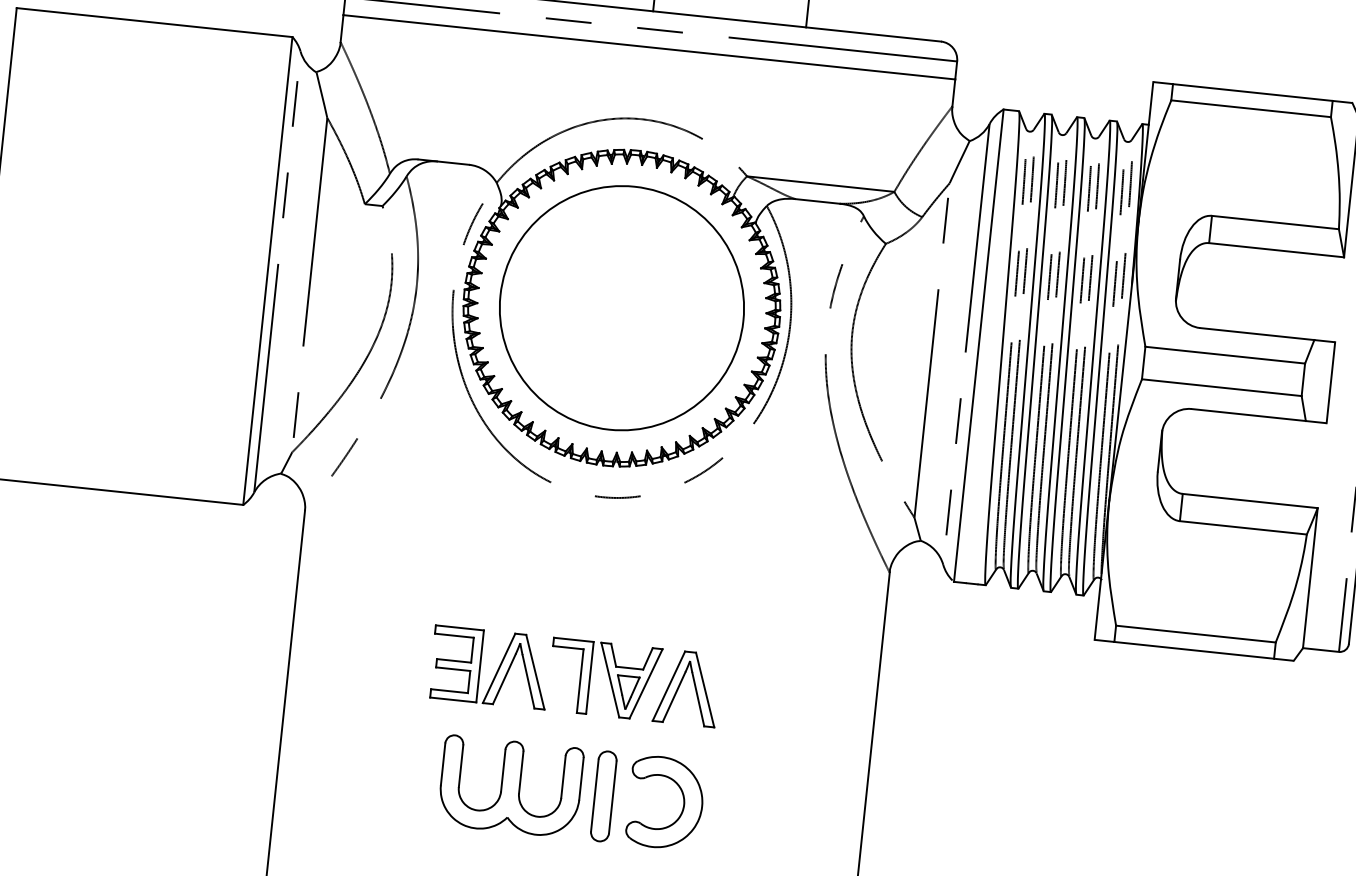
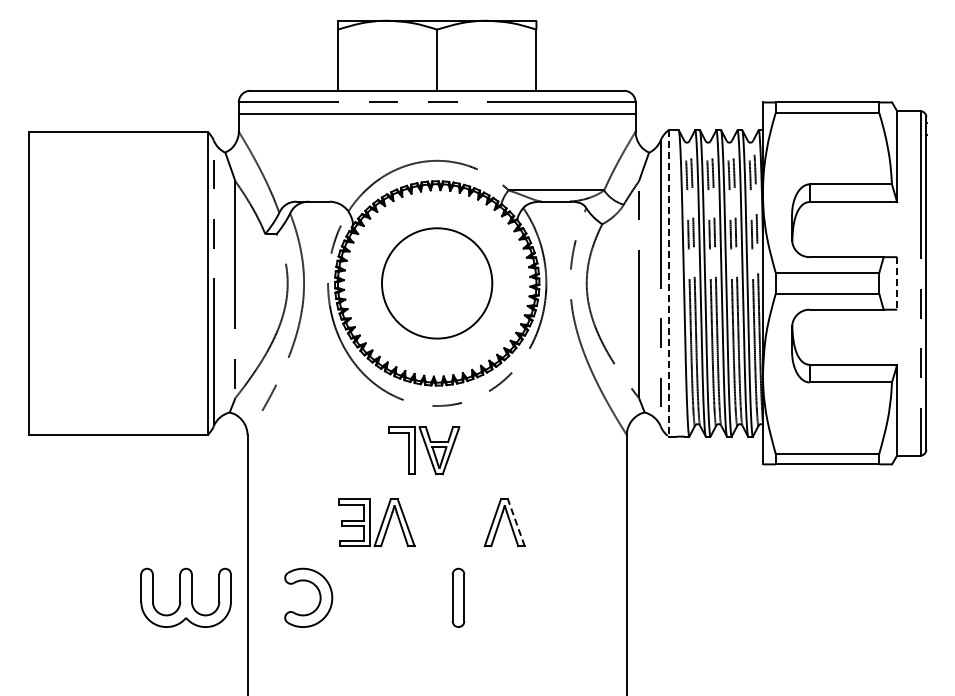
circle: (620, 308) -> (436, 283), size x0.7
line: (978, 345) -> (668, 283), solid -> dashed
line: (1331, 382) -> (897, 283), solid -> dashed
part: (605, 679) -> (424, 450), moved
line: (705, 689) -> (516, 522), solid -> dashed
part: (509, 785) -> (185, 597), moved
part: (682, 804) -> (319, 597), moved

